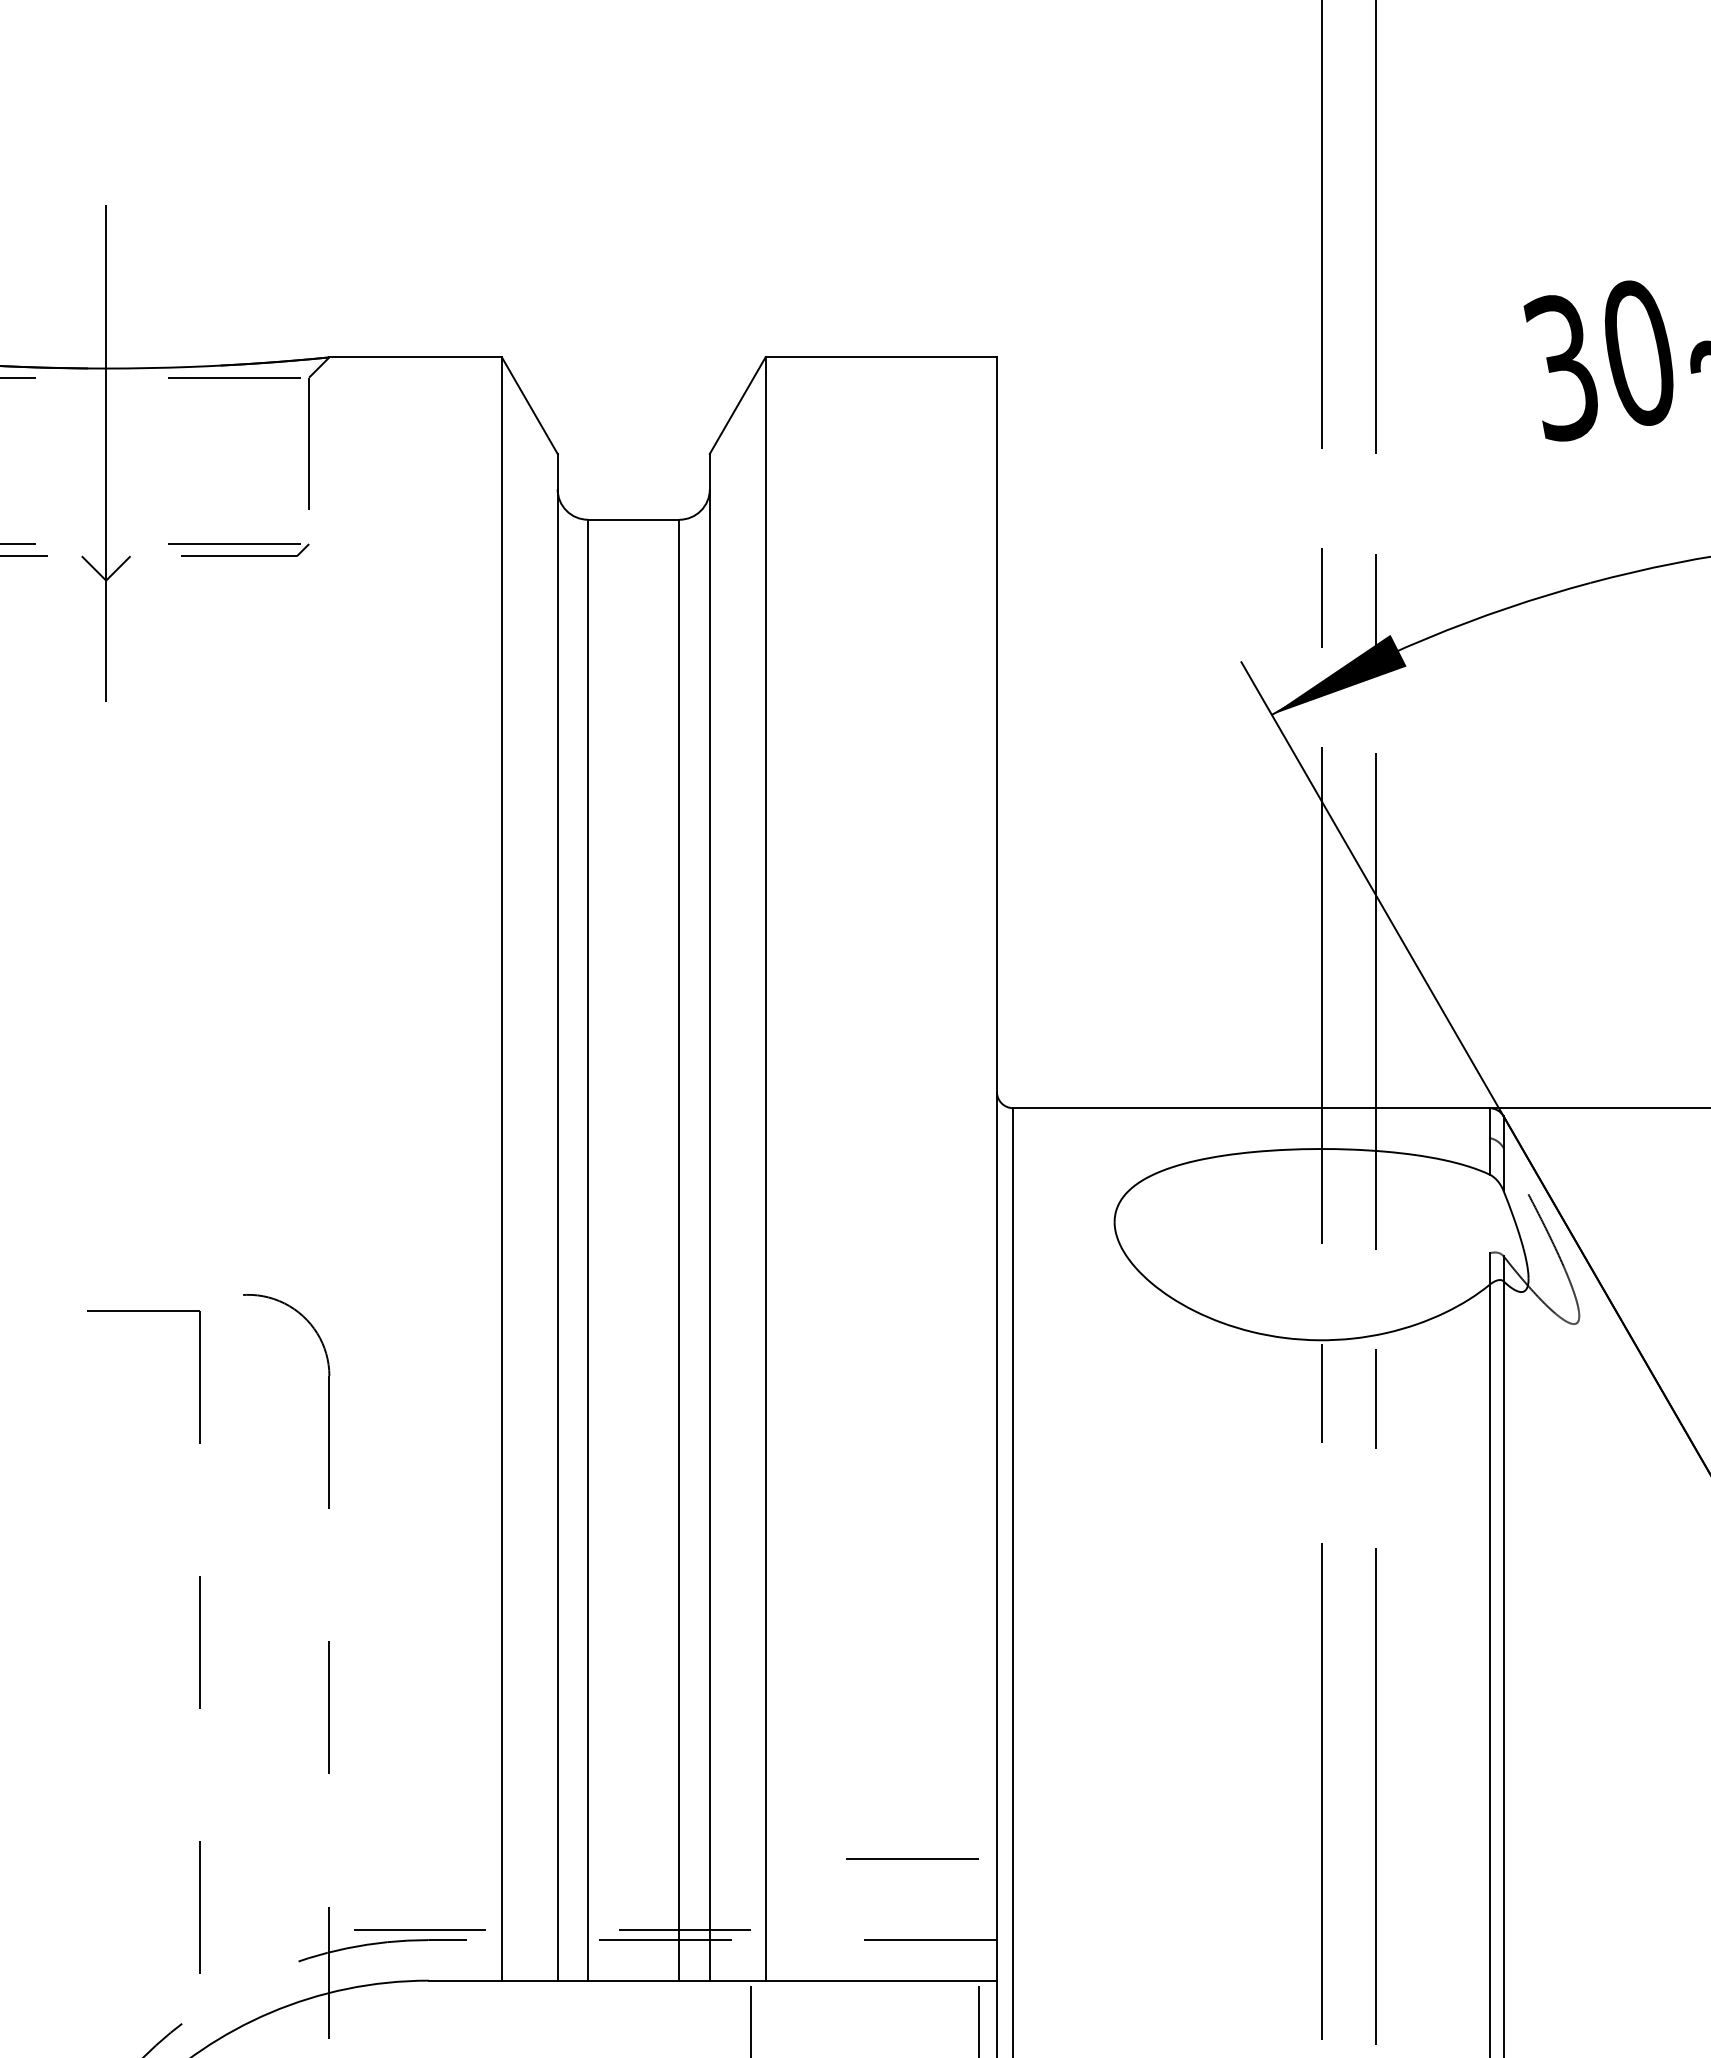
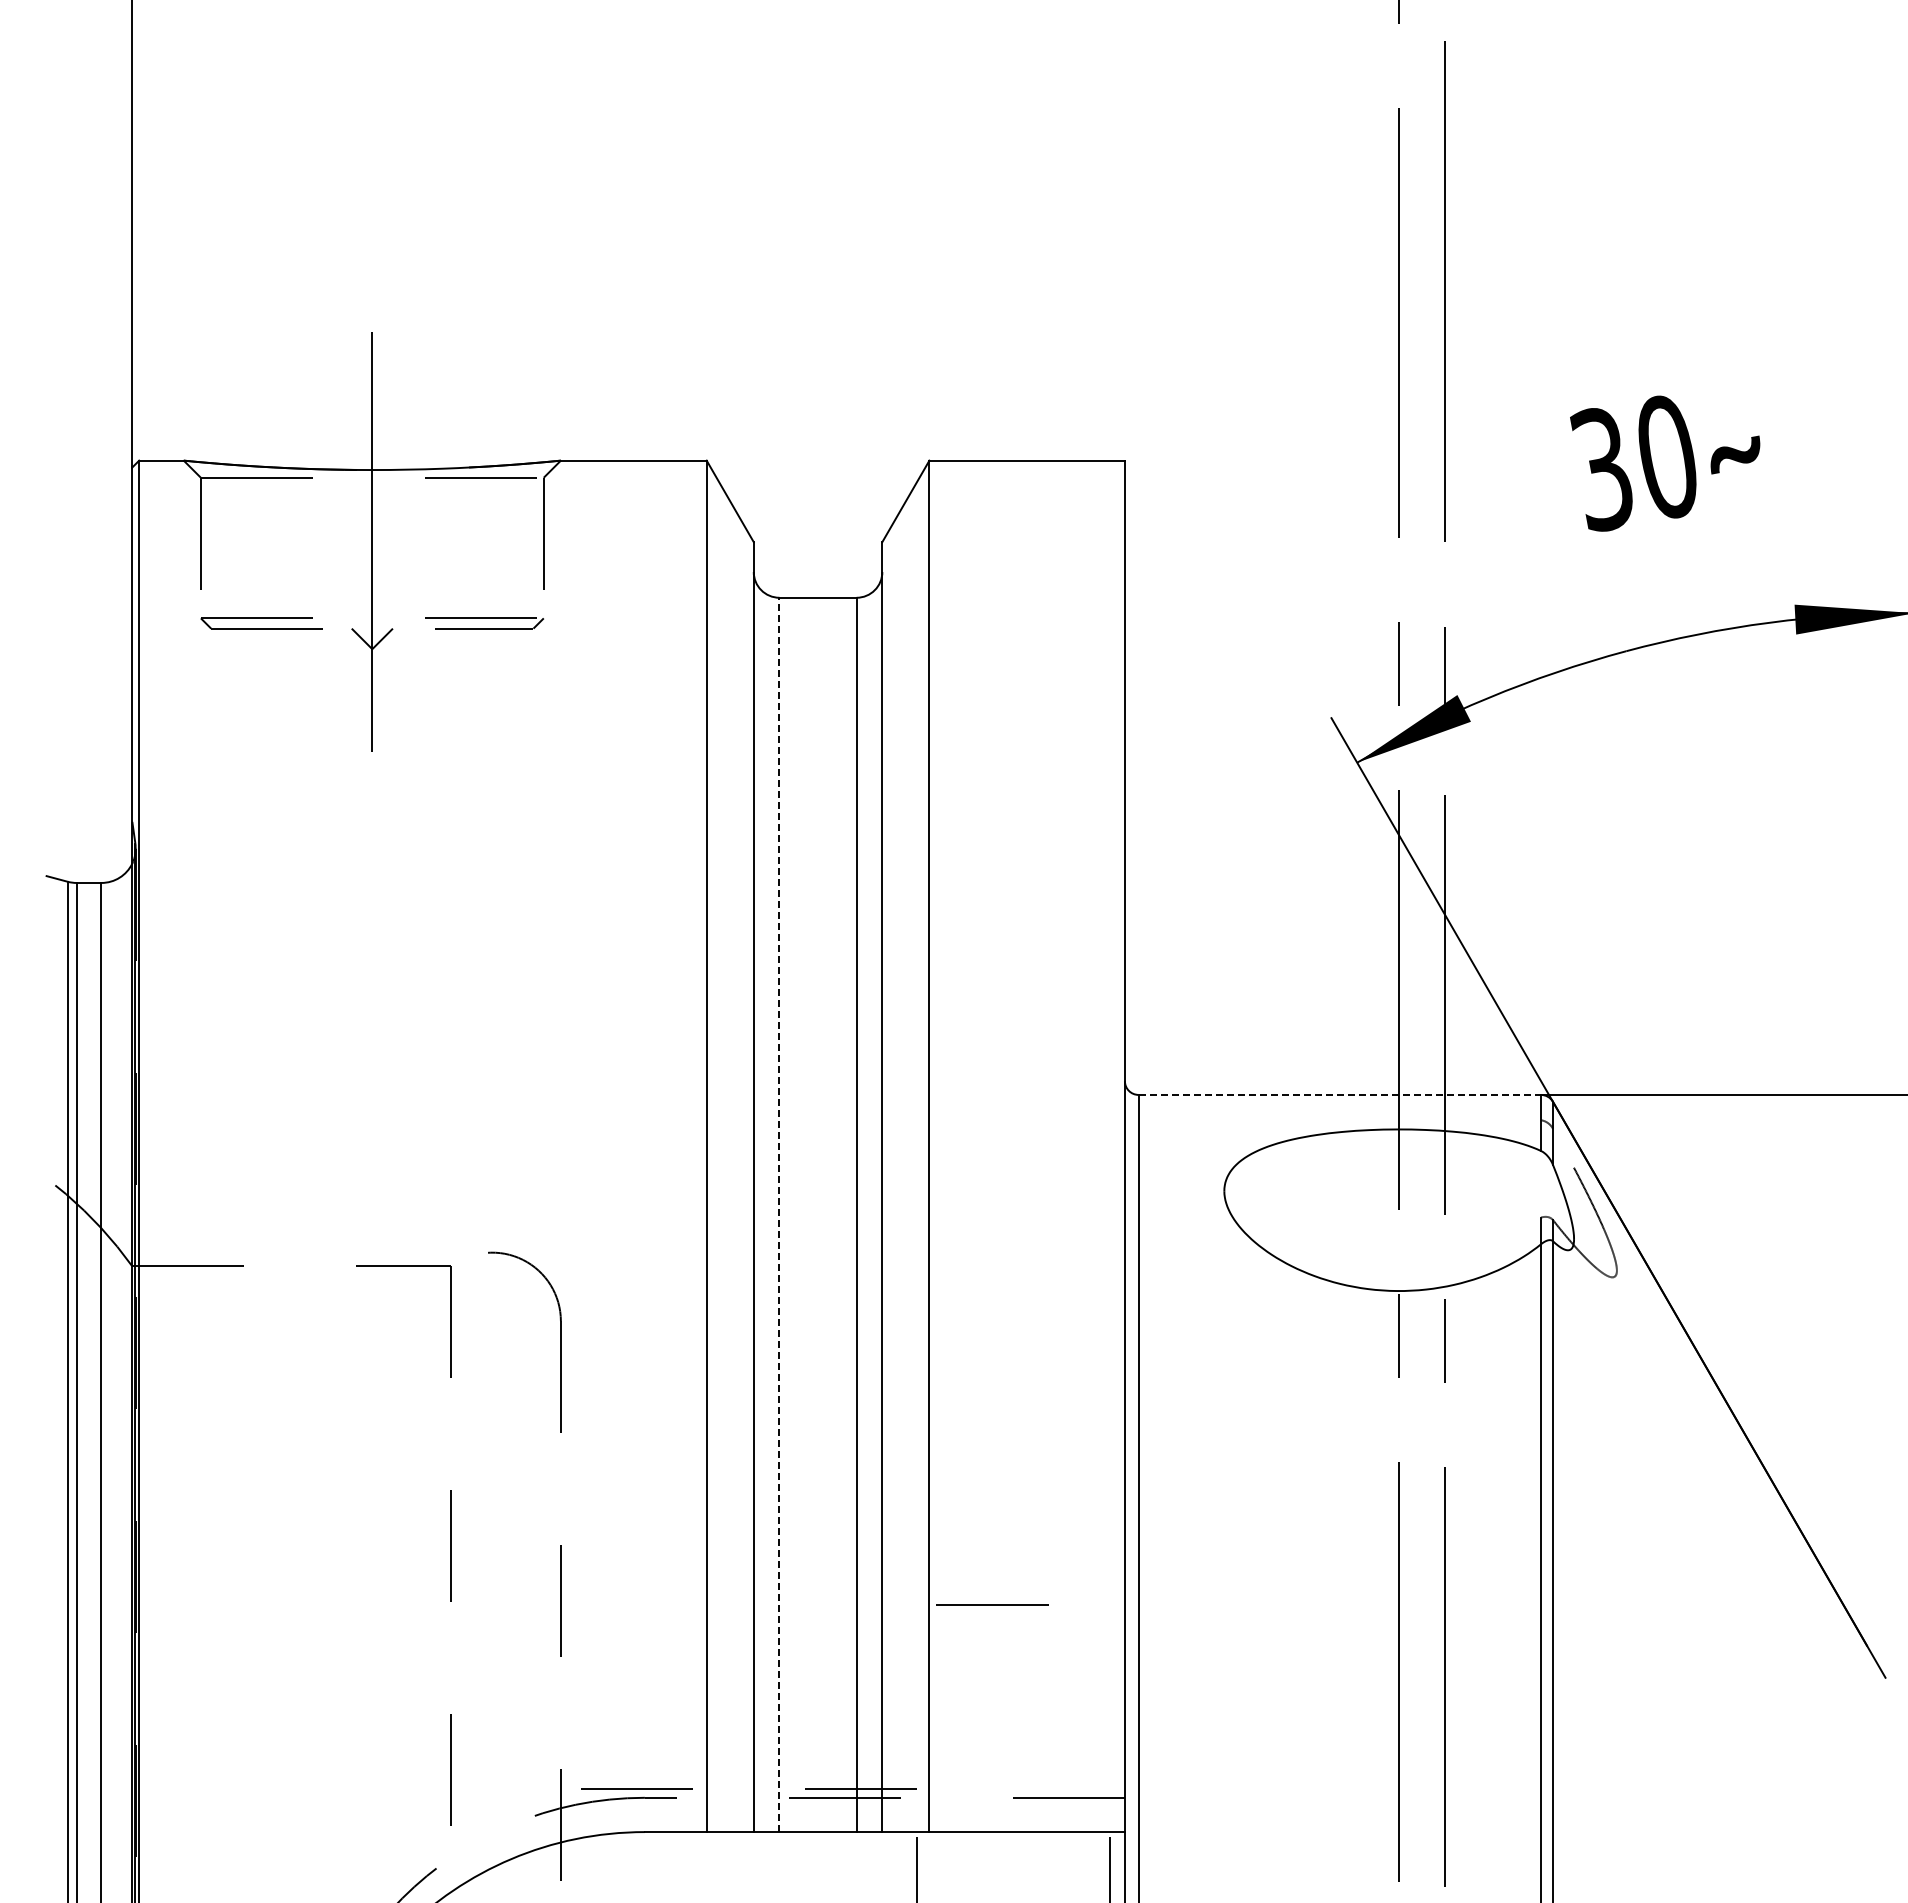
line: (1252, 1107) -> (1340, 1094), solid -> dashed
line: (588, 1249) -> (779, 1214), solid -> dashed
line: (912, 1858) -> (992, 1604), moved

